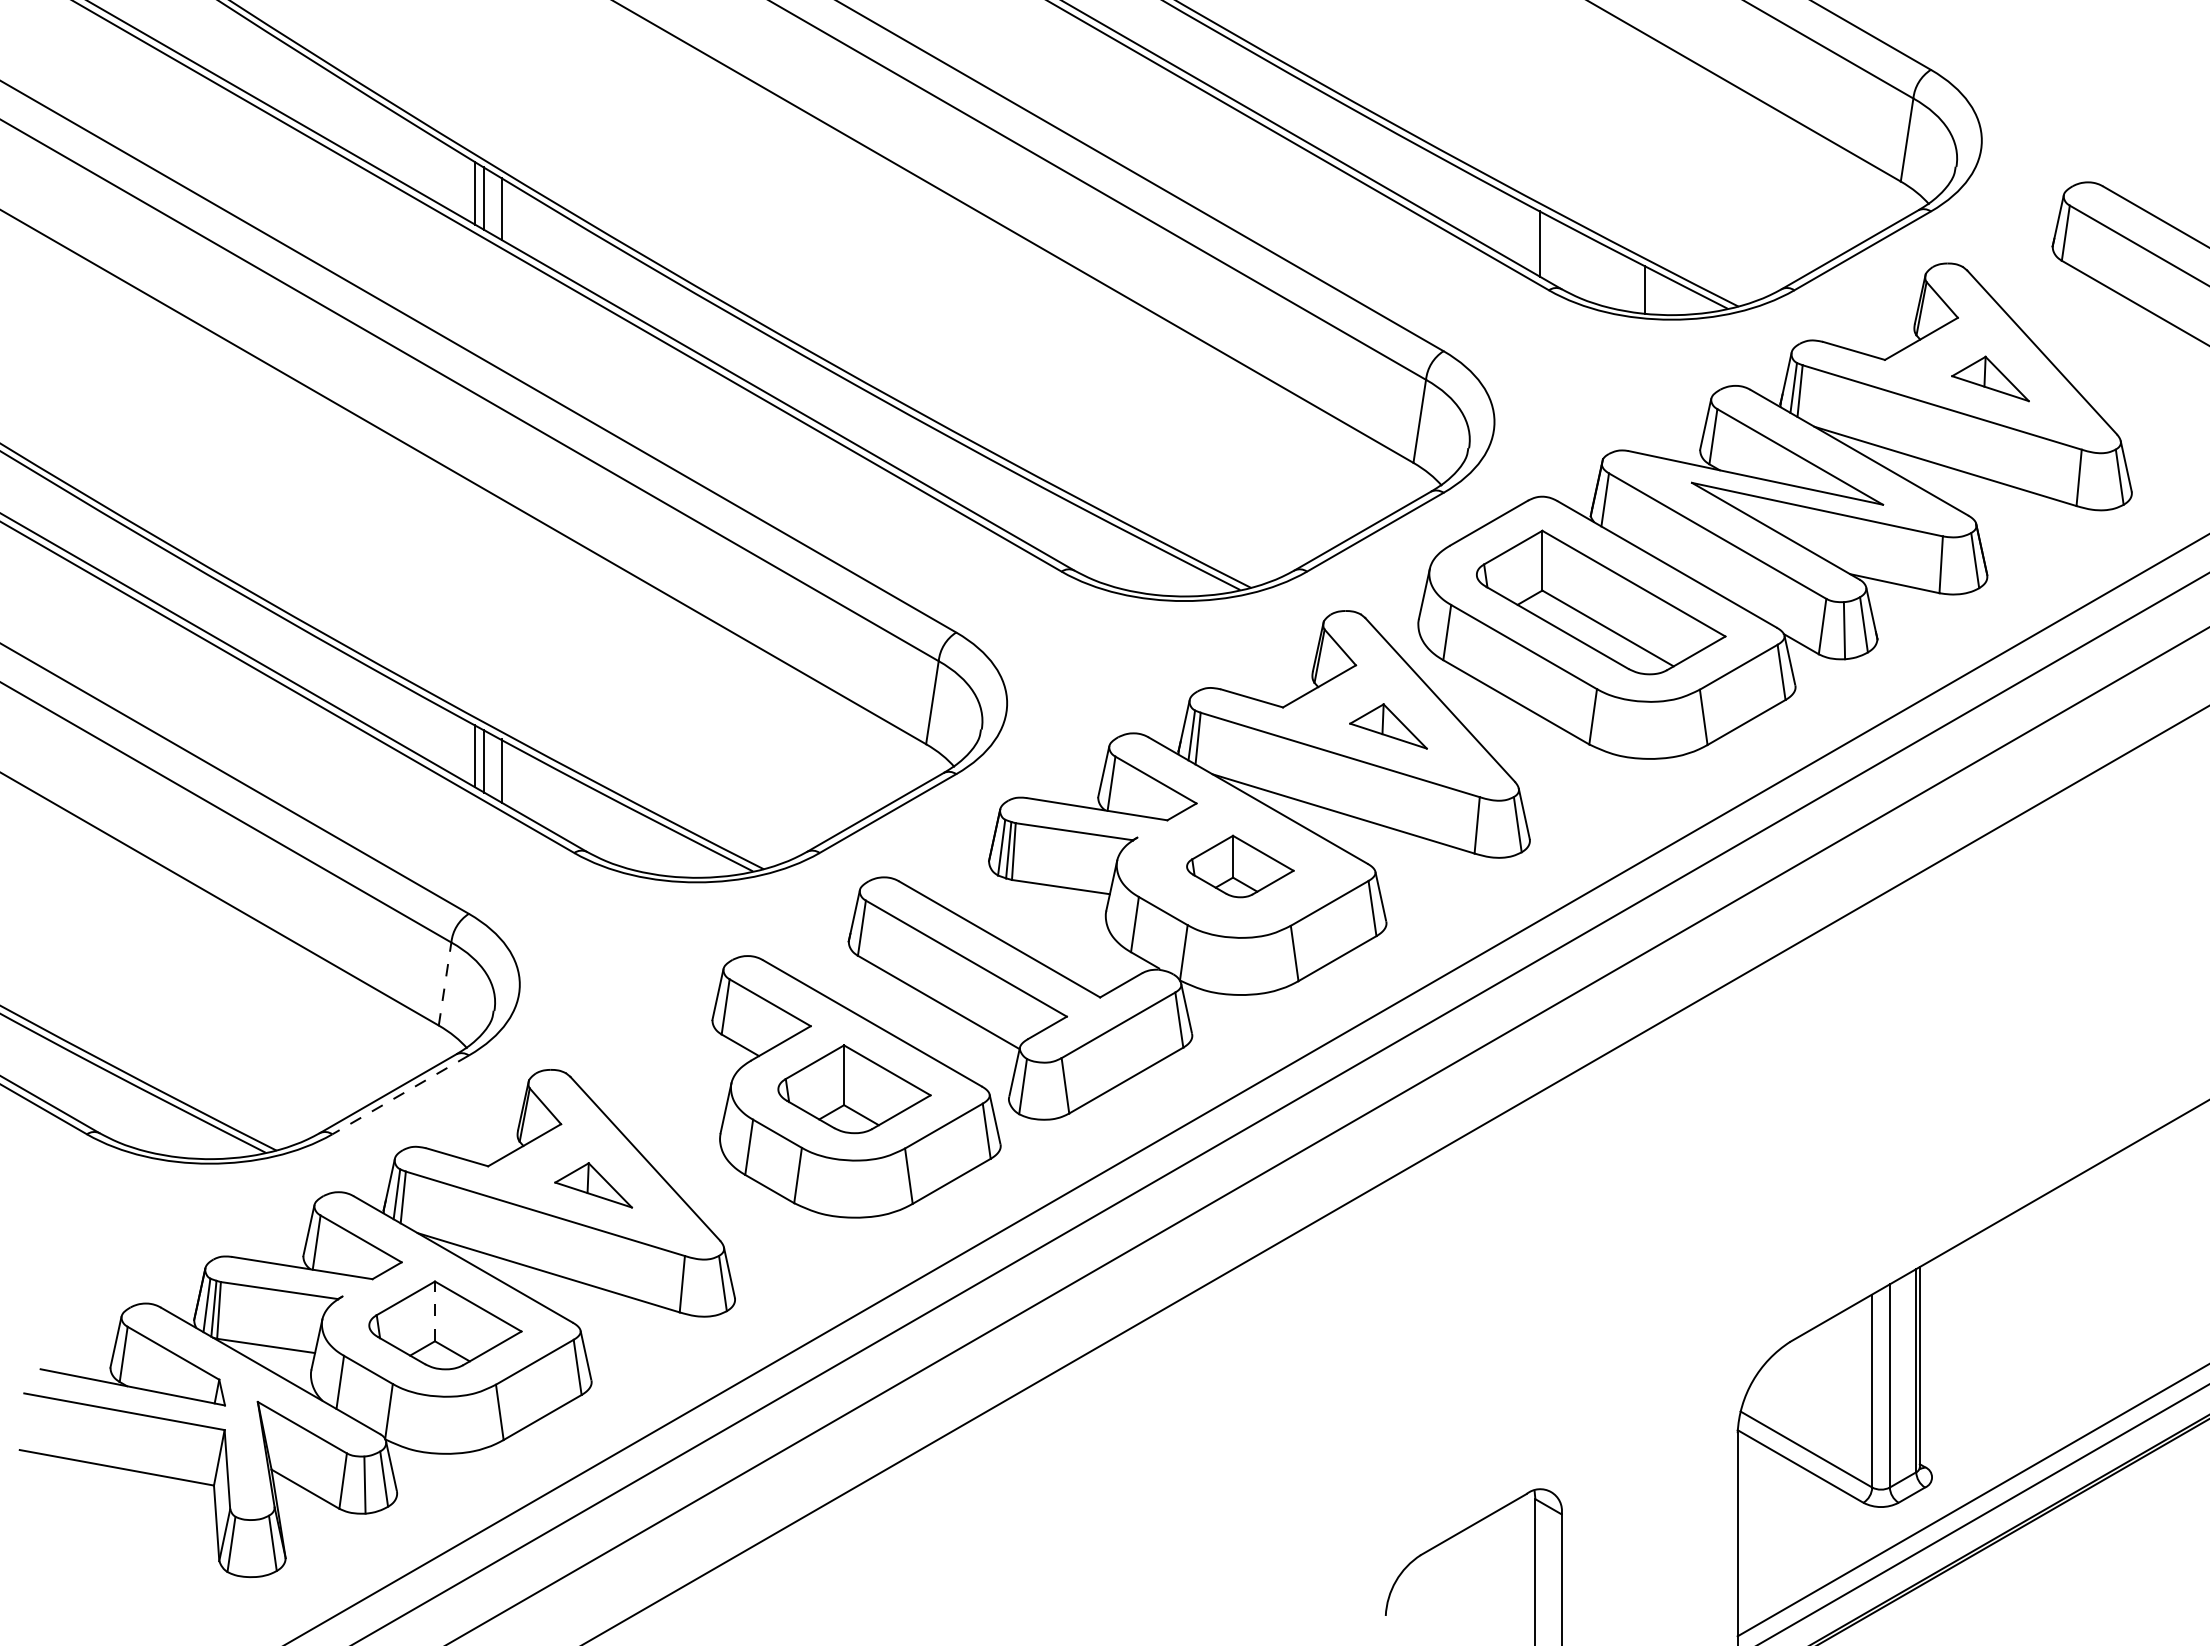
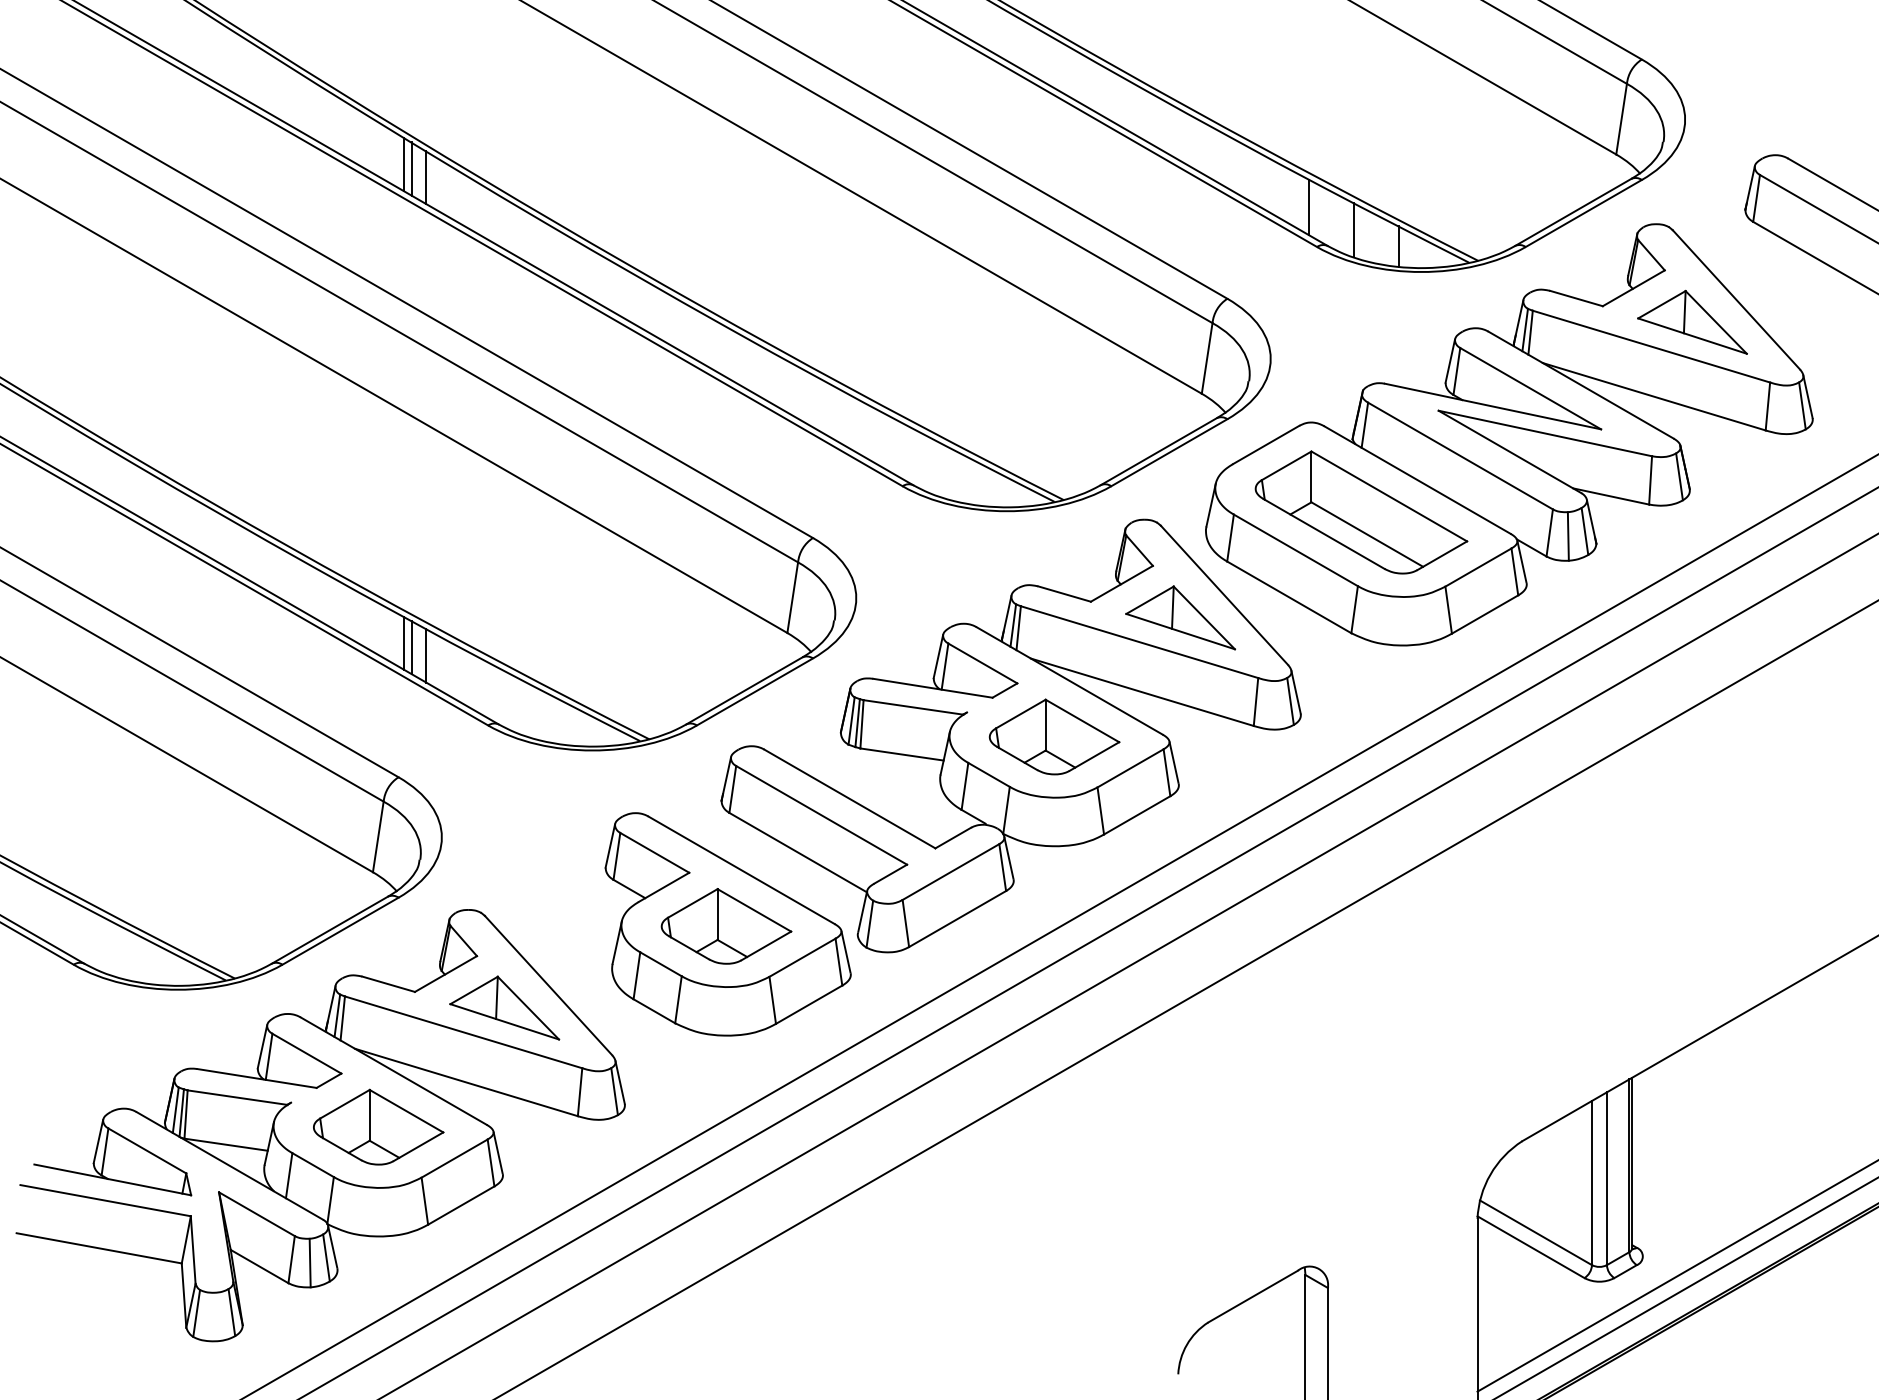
line: (1592, 270) -> (1354, 230), added
part: (1990, 378) -> (1692, 321), size x1.67
part: (1388, 726) -> (1180, 617), size x1.67
part: (1240, 866) -> (1054, 736), size x1.43
line: (445, 984) -> (378, 837), dashed -> solid
line: (400, 1094) -> (340, 930), dashed -> solid
part: (593, 1185) -> (504, 1008), size x1.67
line: (435, 1311) -> (370, 1115), dashed -> solid

